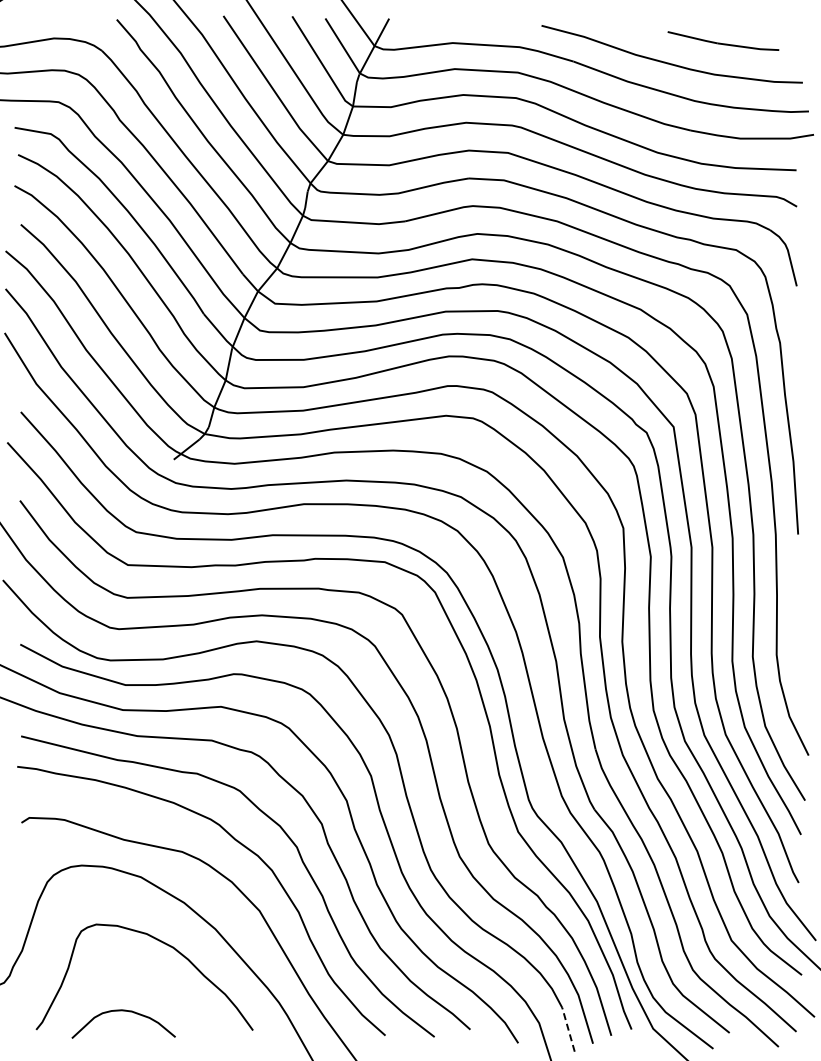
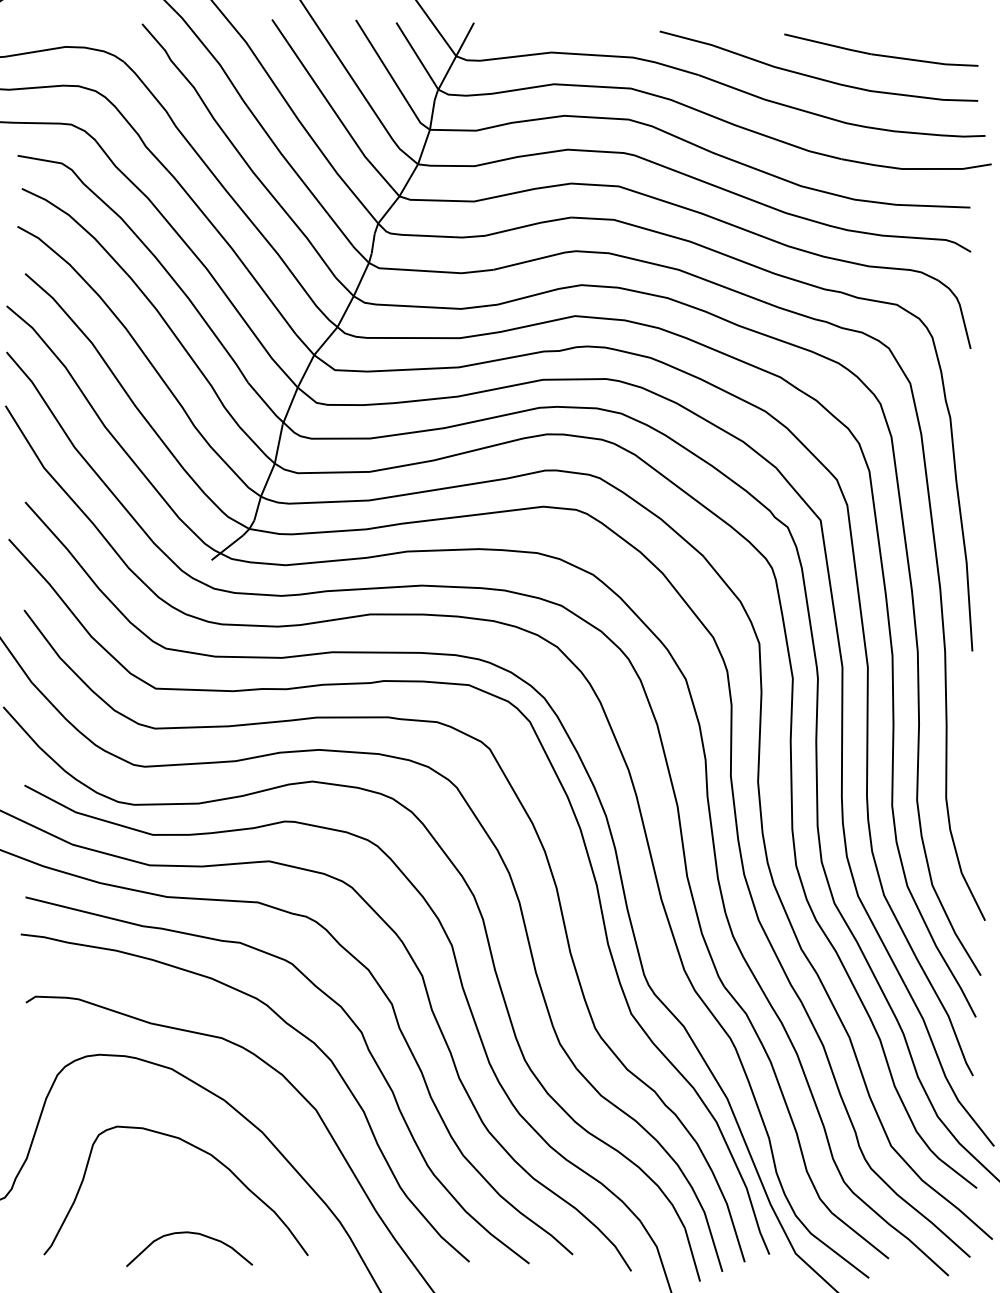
part: (723, 40) -> (881, 49), size x1.43
curve: (123, 1011) -> (189, 1233), moved
line: (568, 1029) -> (692, 1254), dashed -> solid

